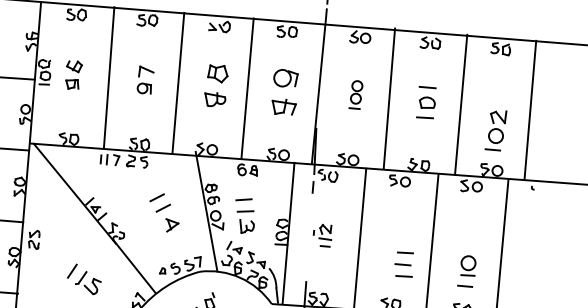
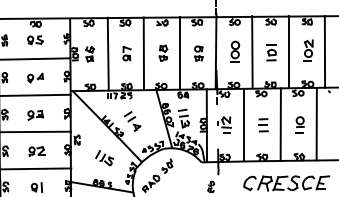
part: (216, 84) -> (163, 52), size x0.71
part: (284, 92) -> (198, 53), size x0.62
part: (356, 94) -> (235, 51), size x1.43
part: (496, 130) -> (308, 50), moved
part: (164, 212) -> (132, 121), moved
part: (322, 234) -> (224, 124), size x1.43
part: (404, 264) -> (263, 125), moved
part: (466, 270) -> (299, 124), moved

